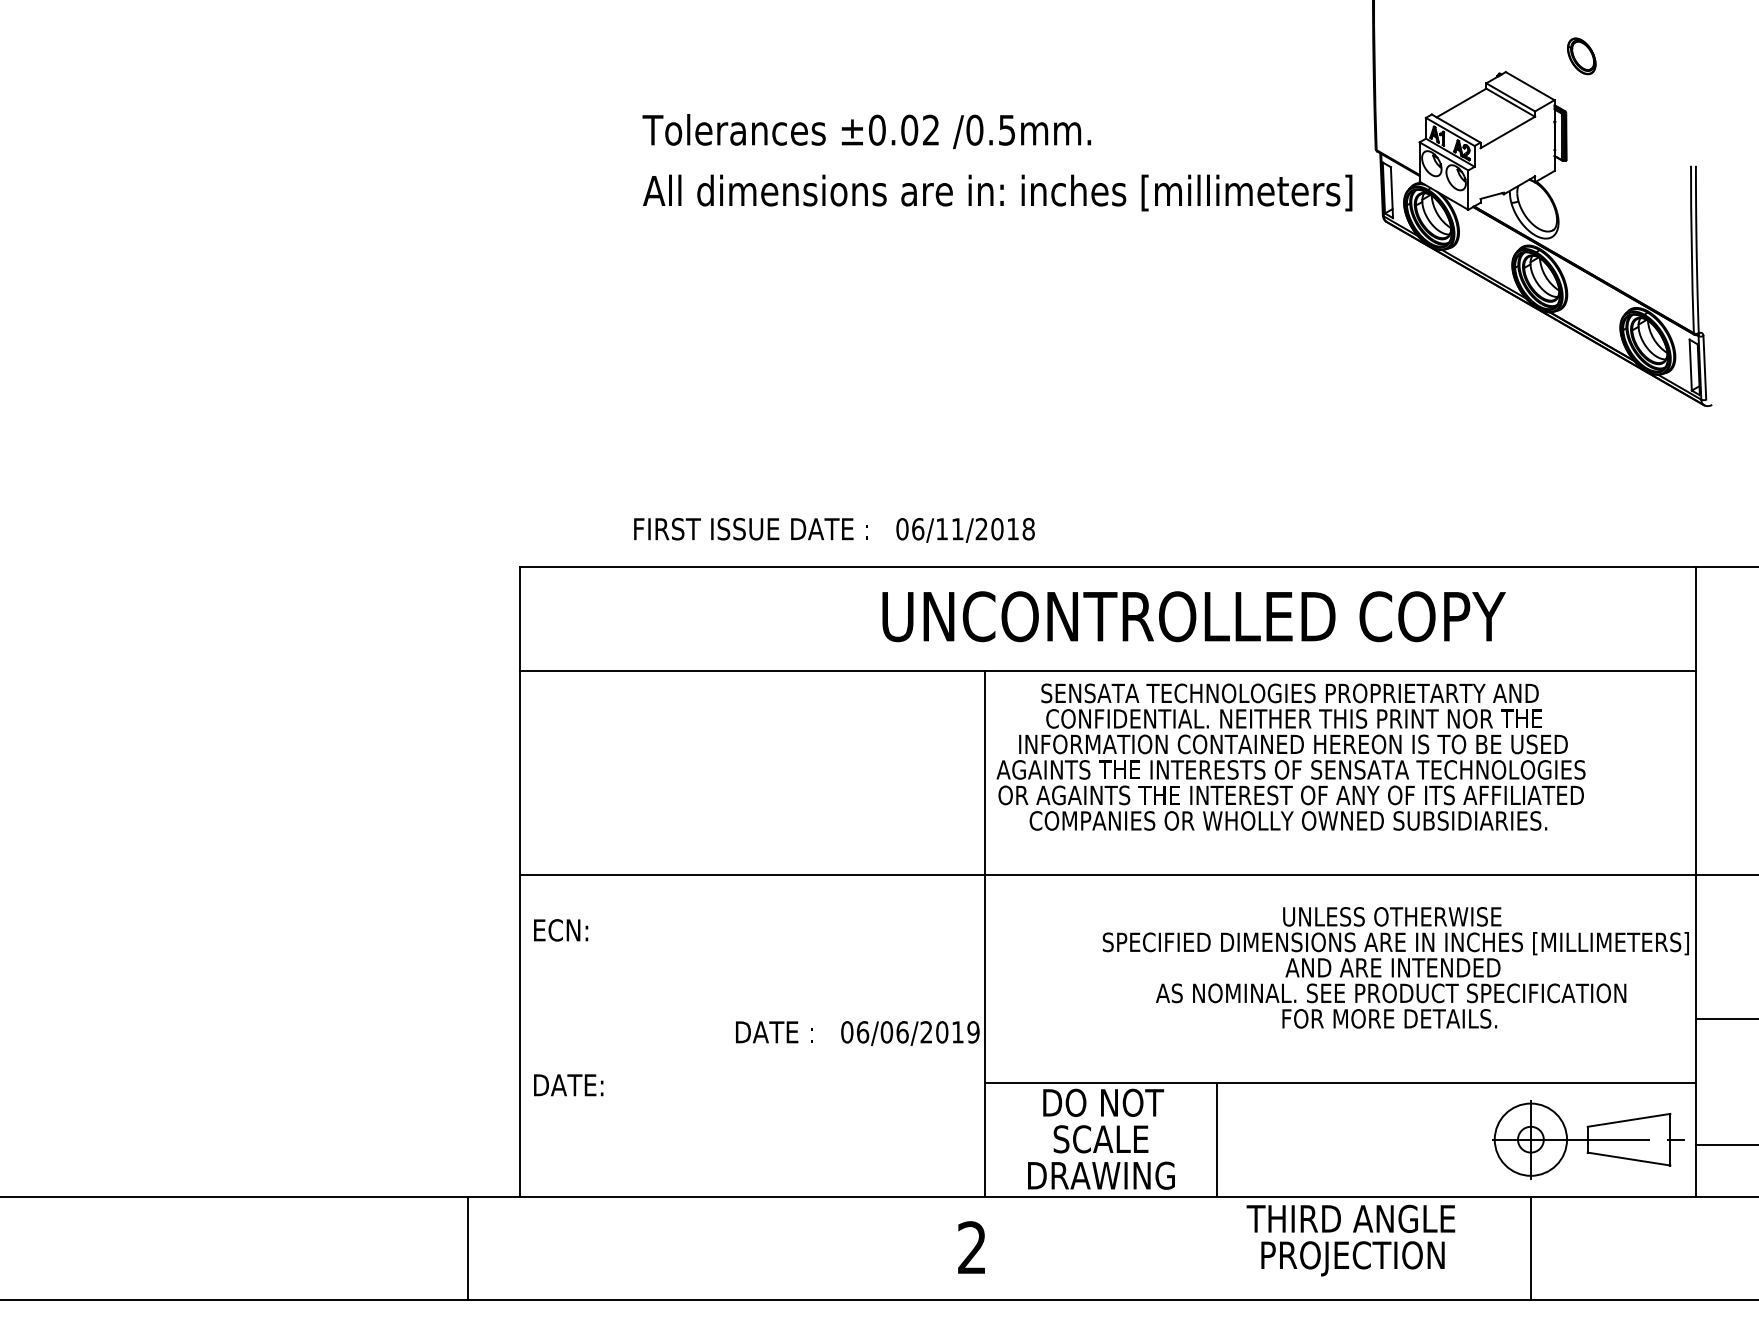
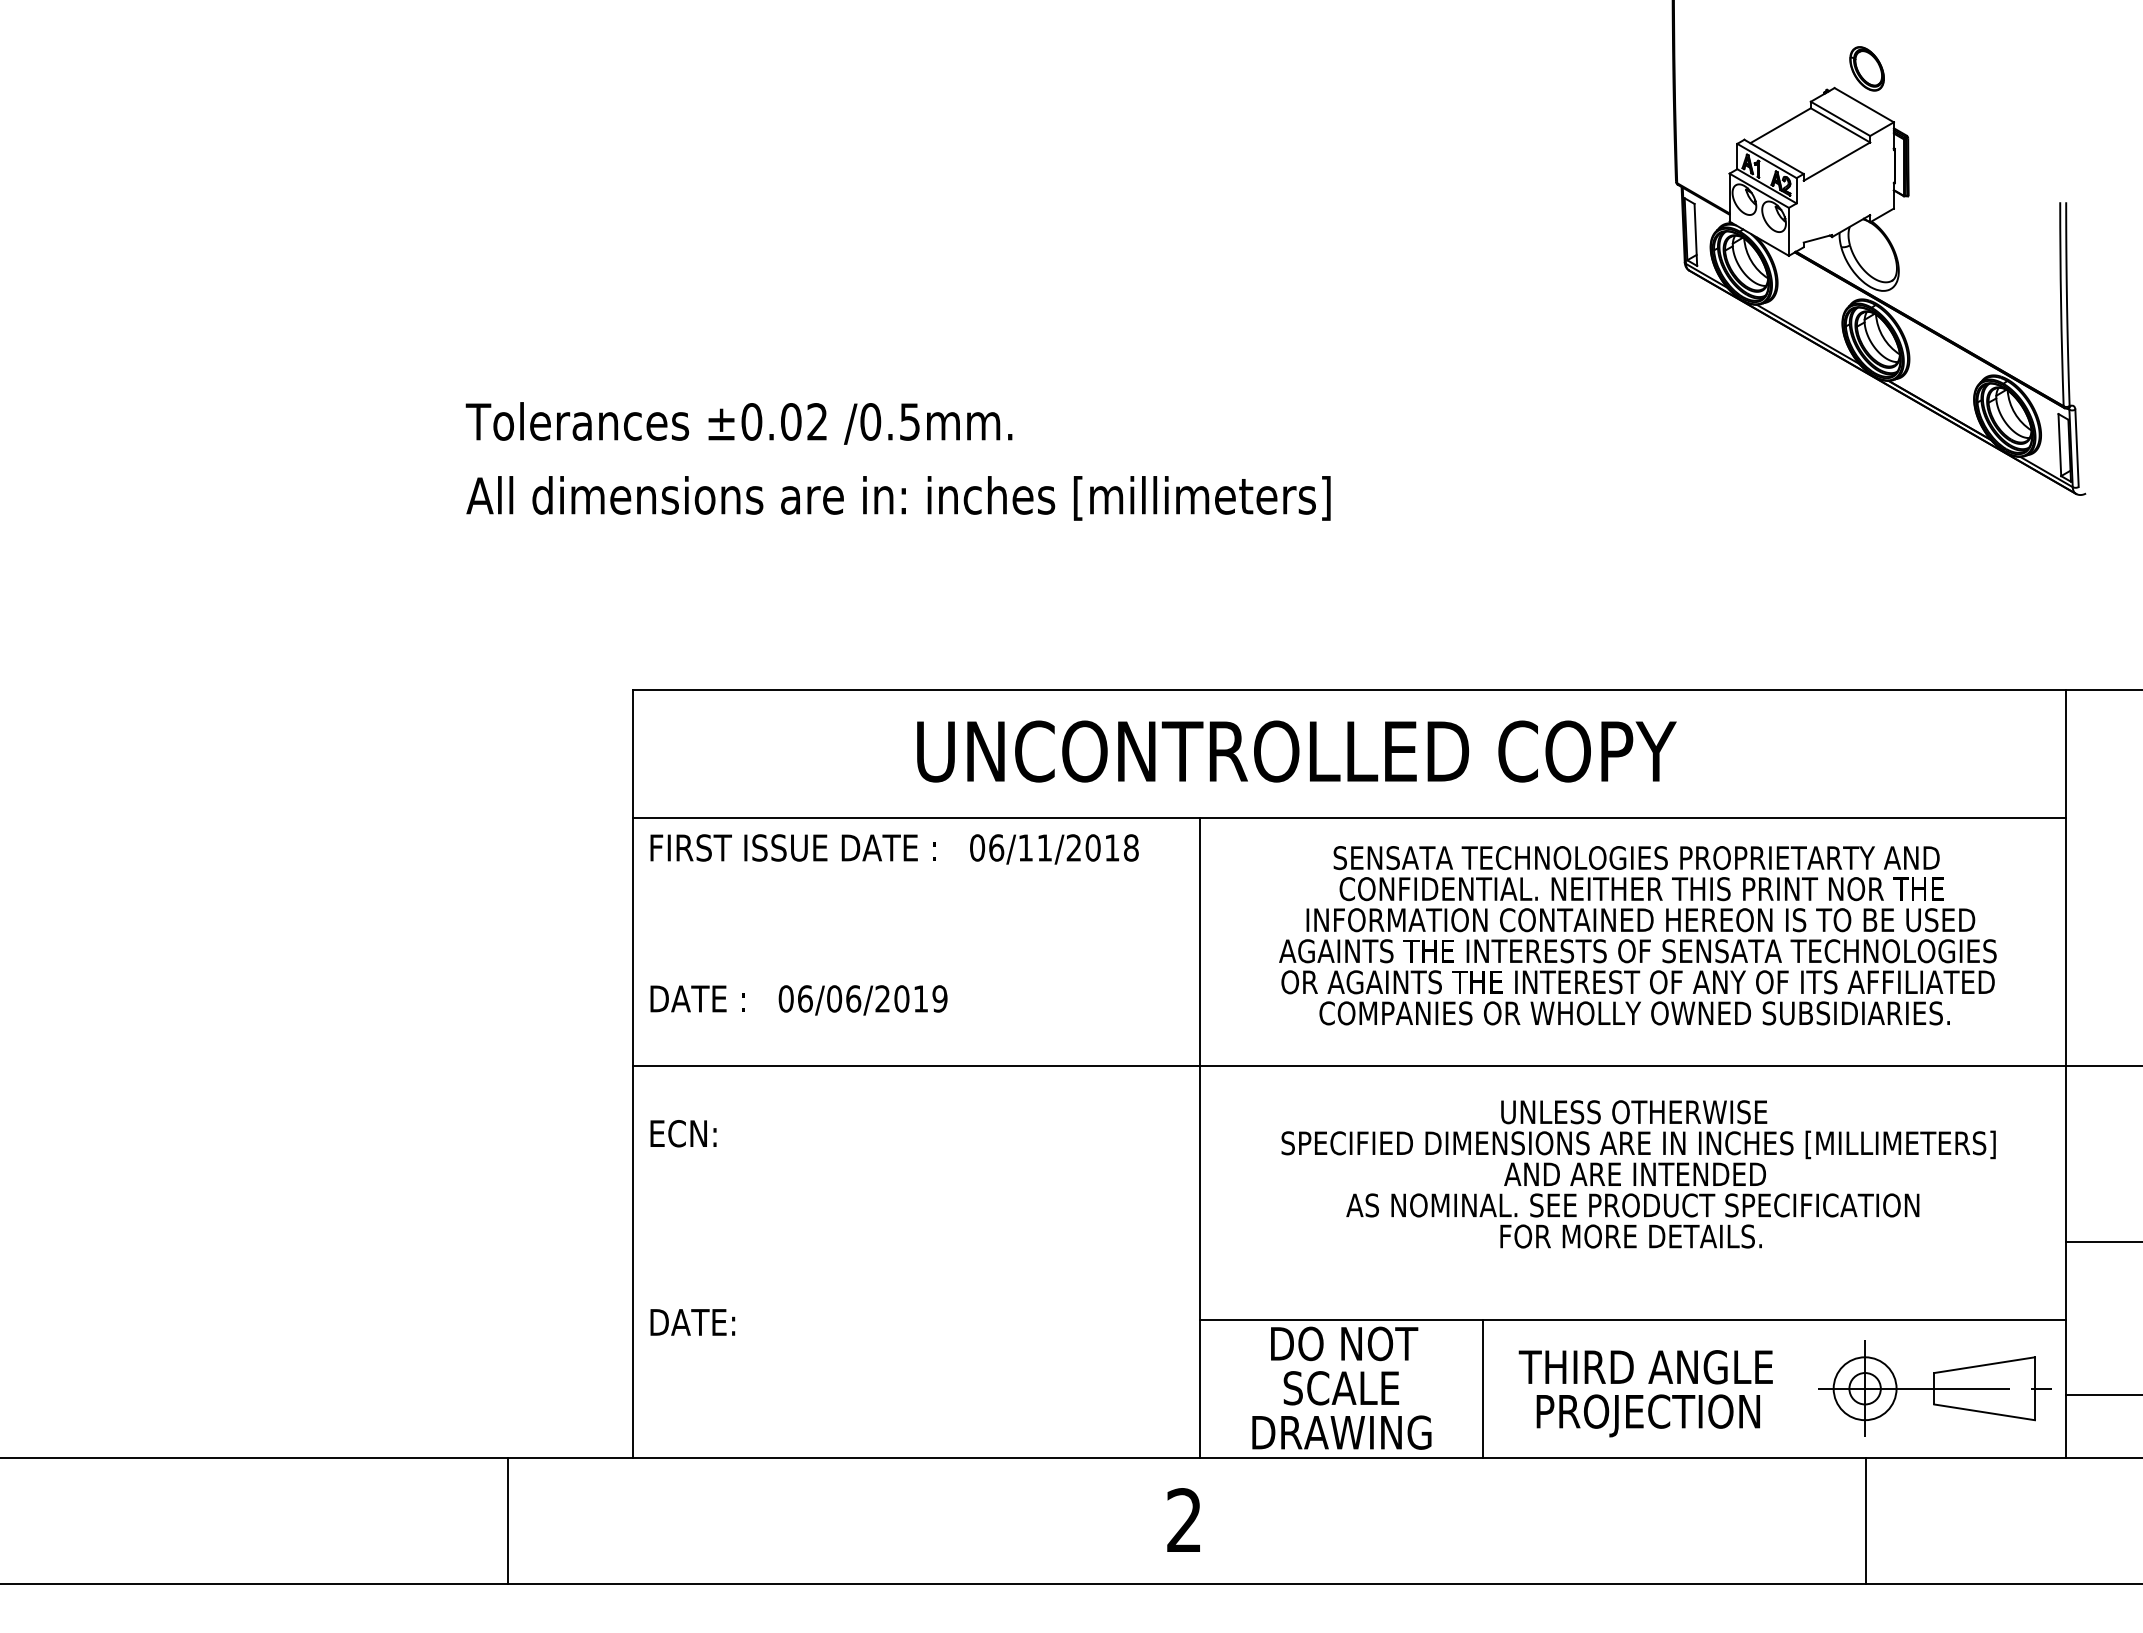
part: (1581, 56) -> (1866, 68), moved
text: (996, 162) -> (897, 461), moved
text: (834, 530) -> (894, 849), moved
text: (1193, 616) -> (1296, 751), moved
text: (1290, 757) -> (1637, 935), moved
text: (1395, 967) -> (1638, 1174), moved
text: (857, 1033) -> (798, 1000), moved
circle: (1530, 1139) -> (1864, 1388), size x0.71
text: (1350, 1240) -> (1645, 1393), moved
line: (468, 1247) -> (507, 1520), moved

